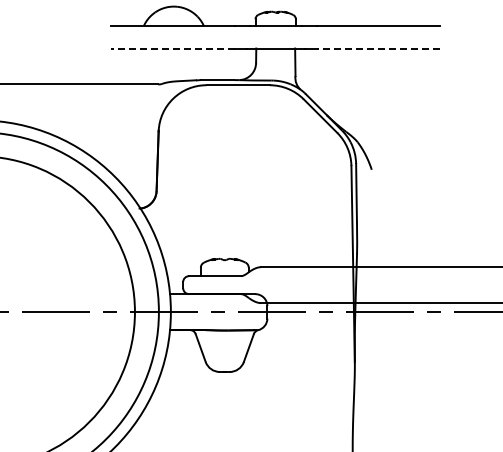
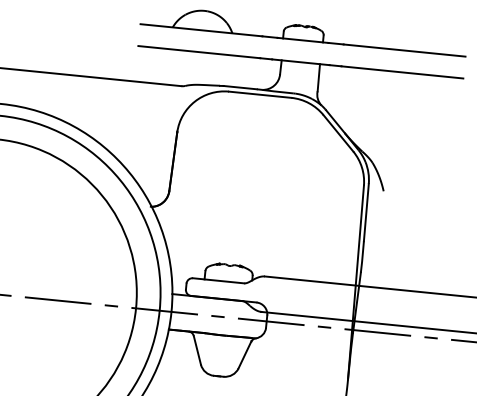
line: (172, 48) -> (199, 52), dashed -> solid
line: (378, 48) -> (402, 72), dashed -> solid

